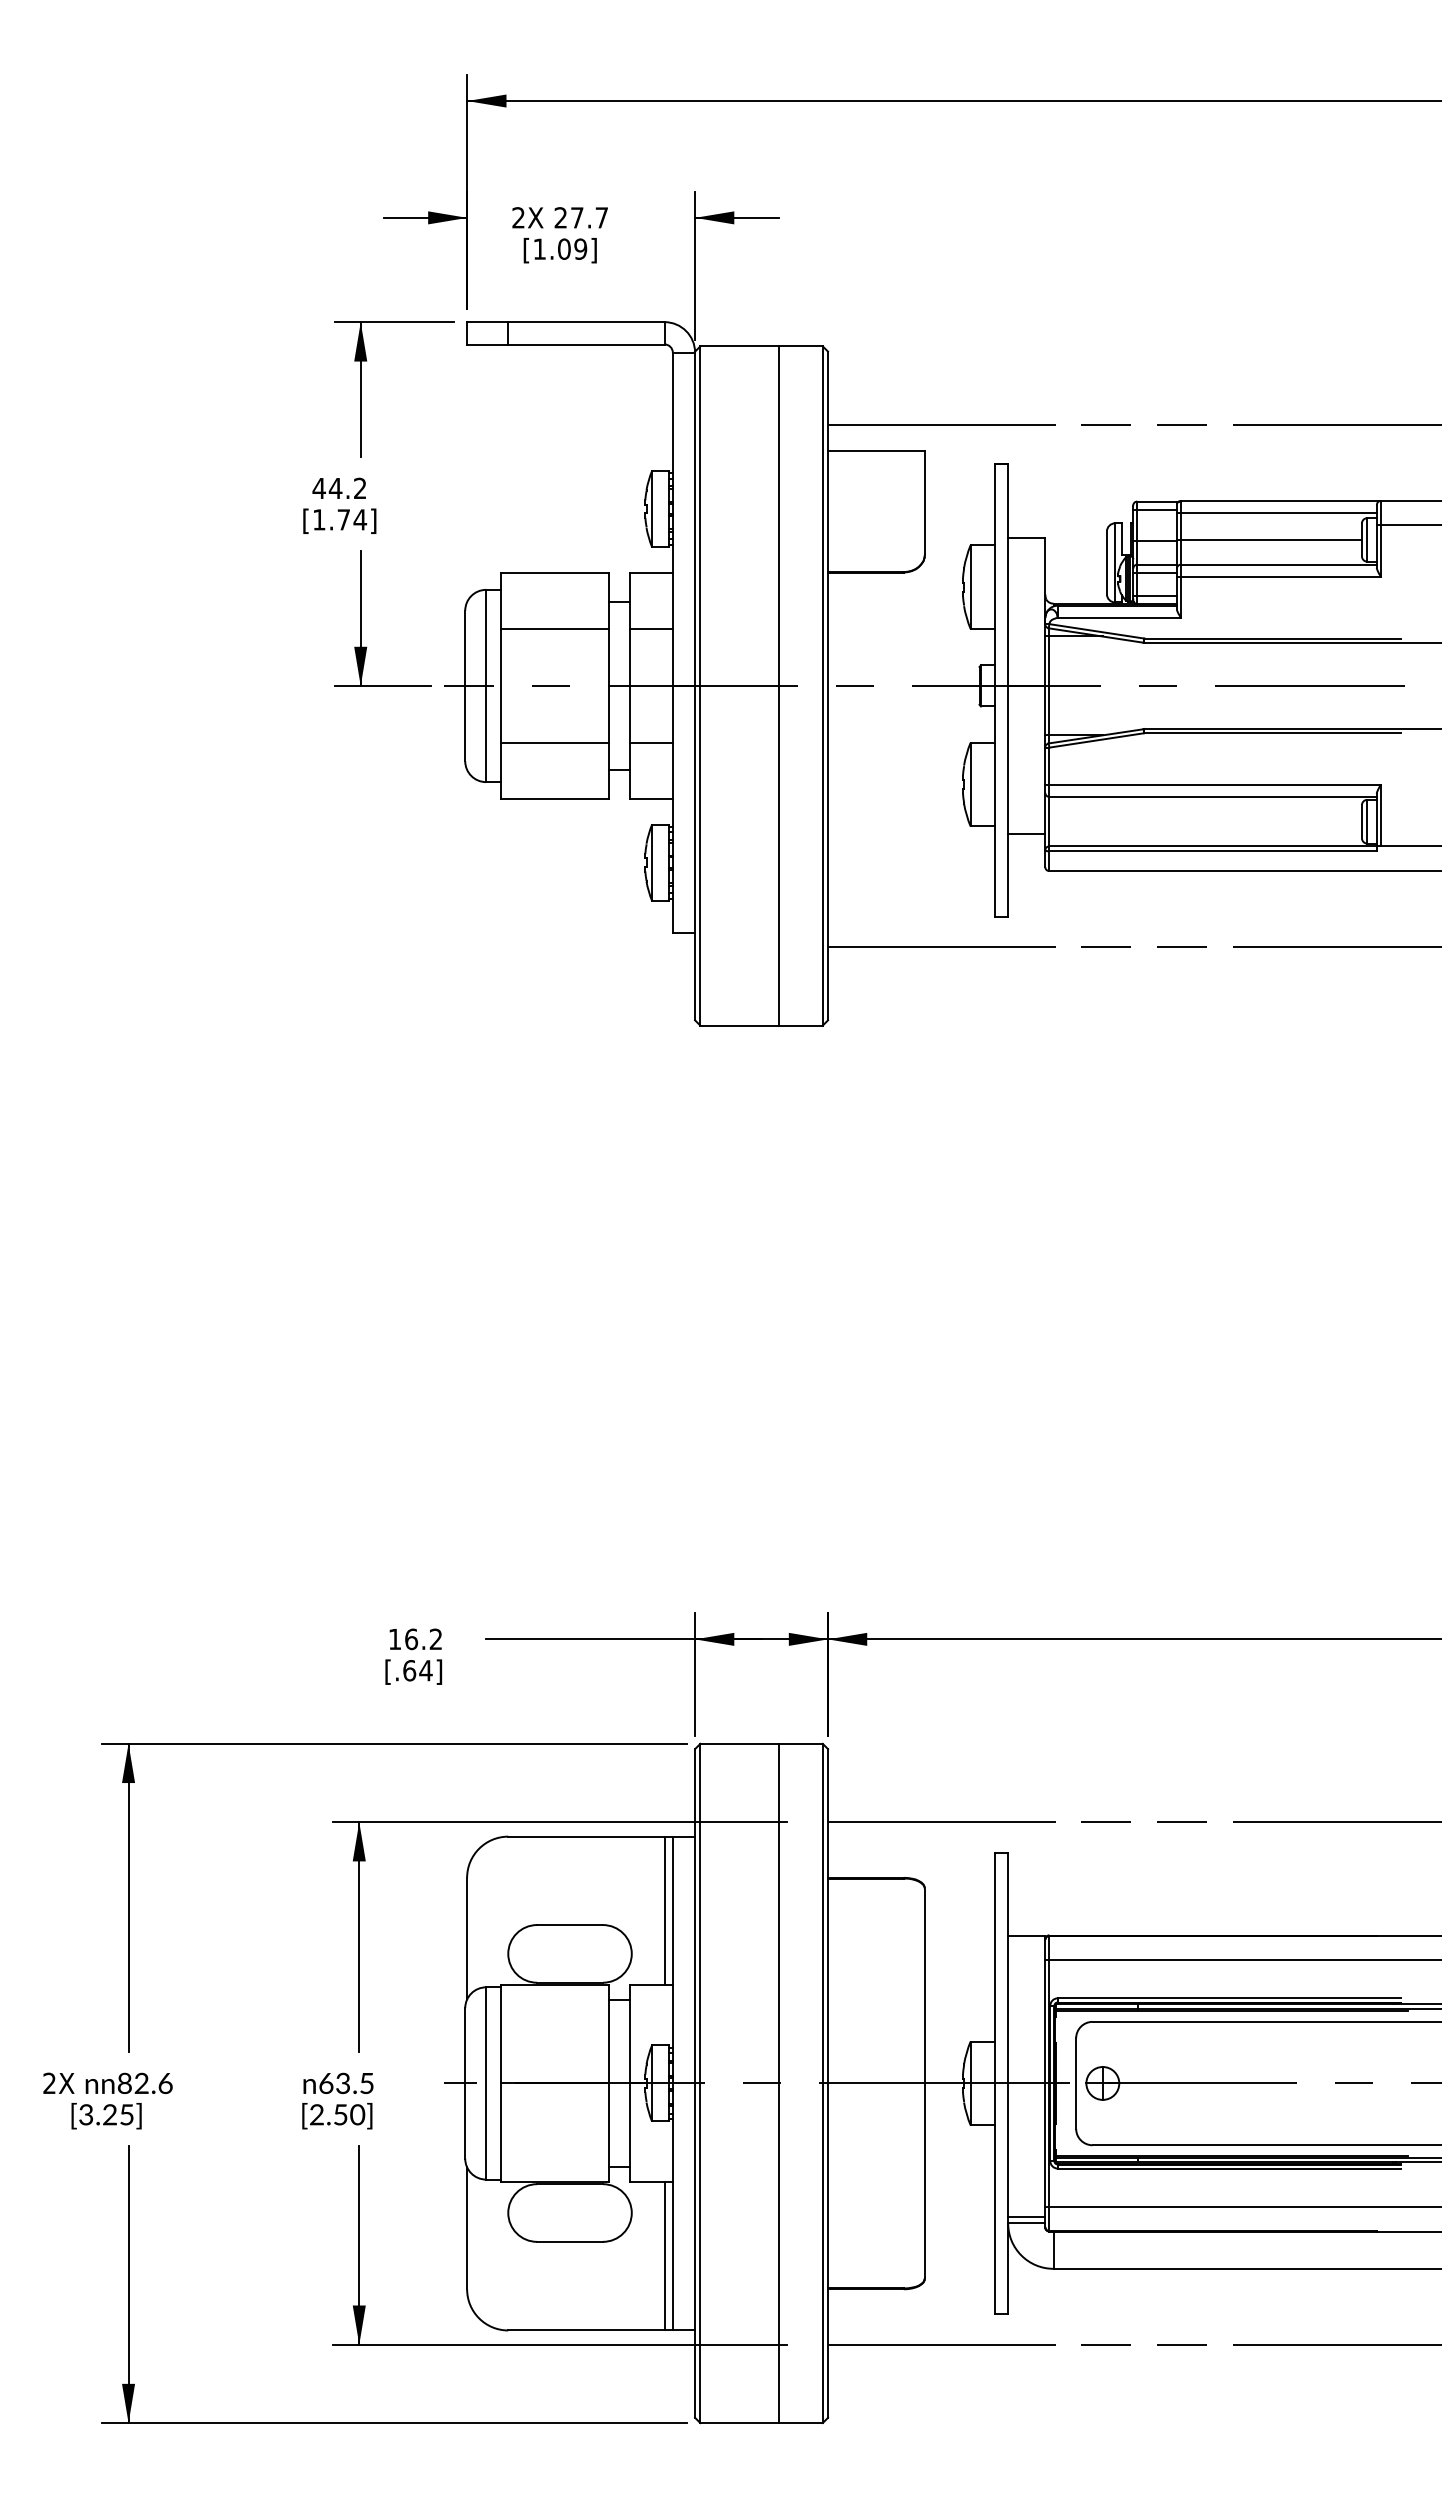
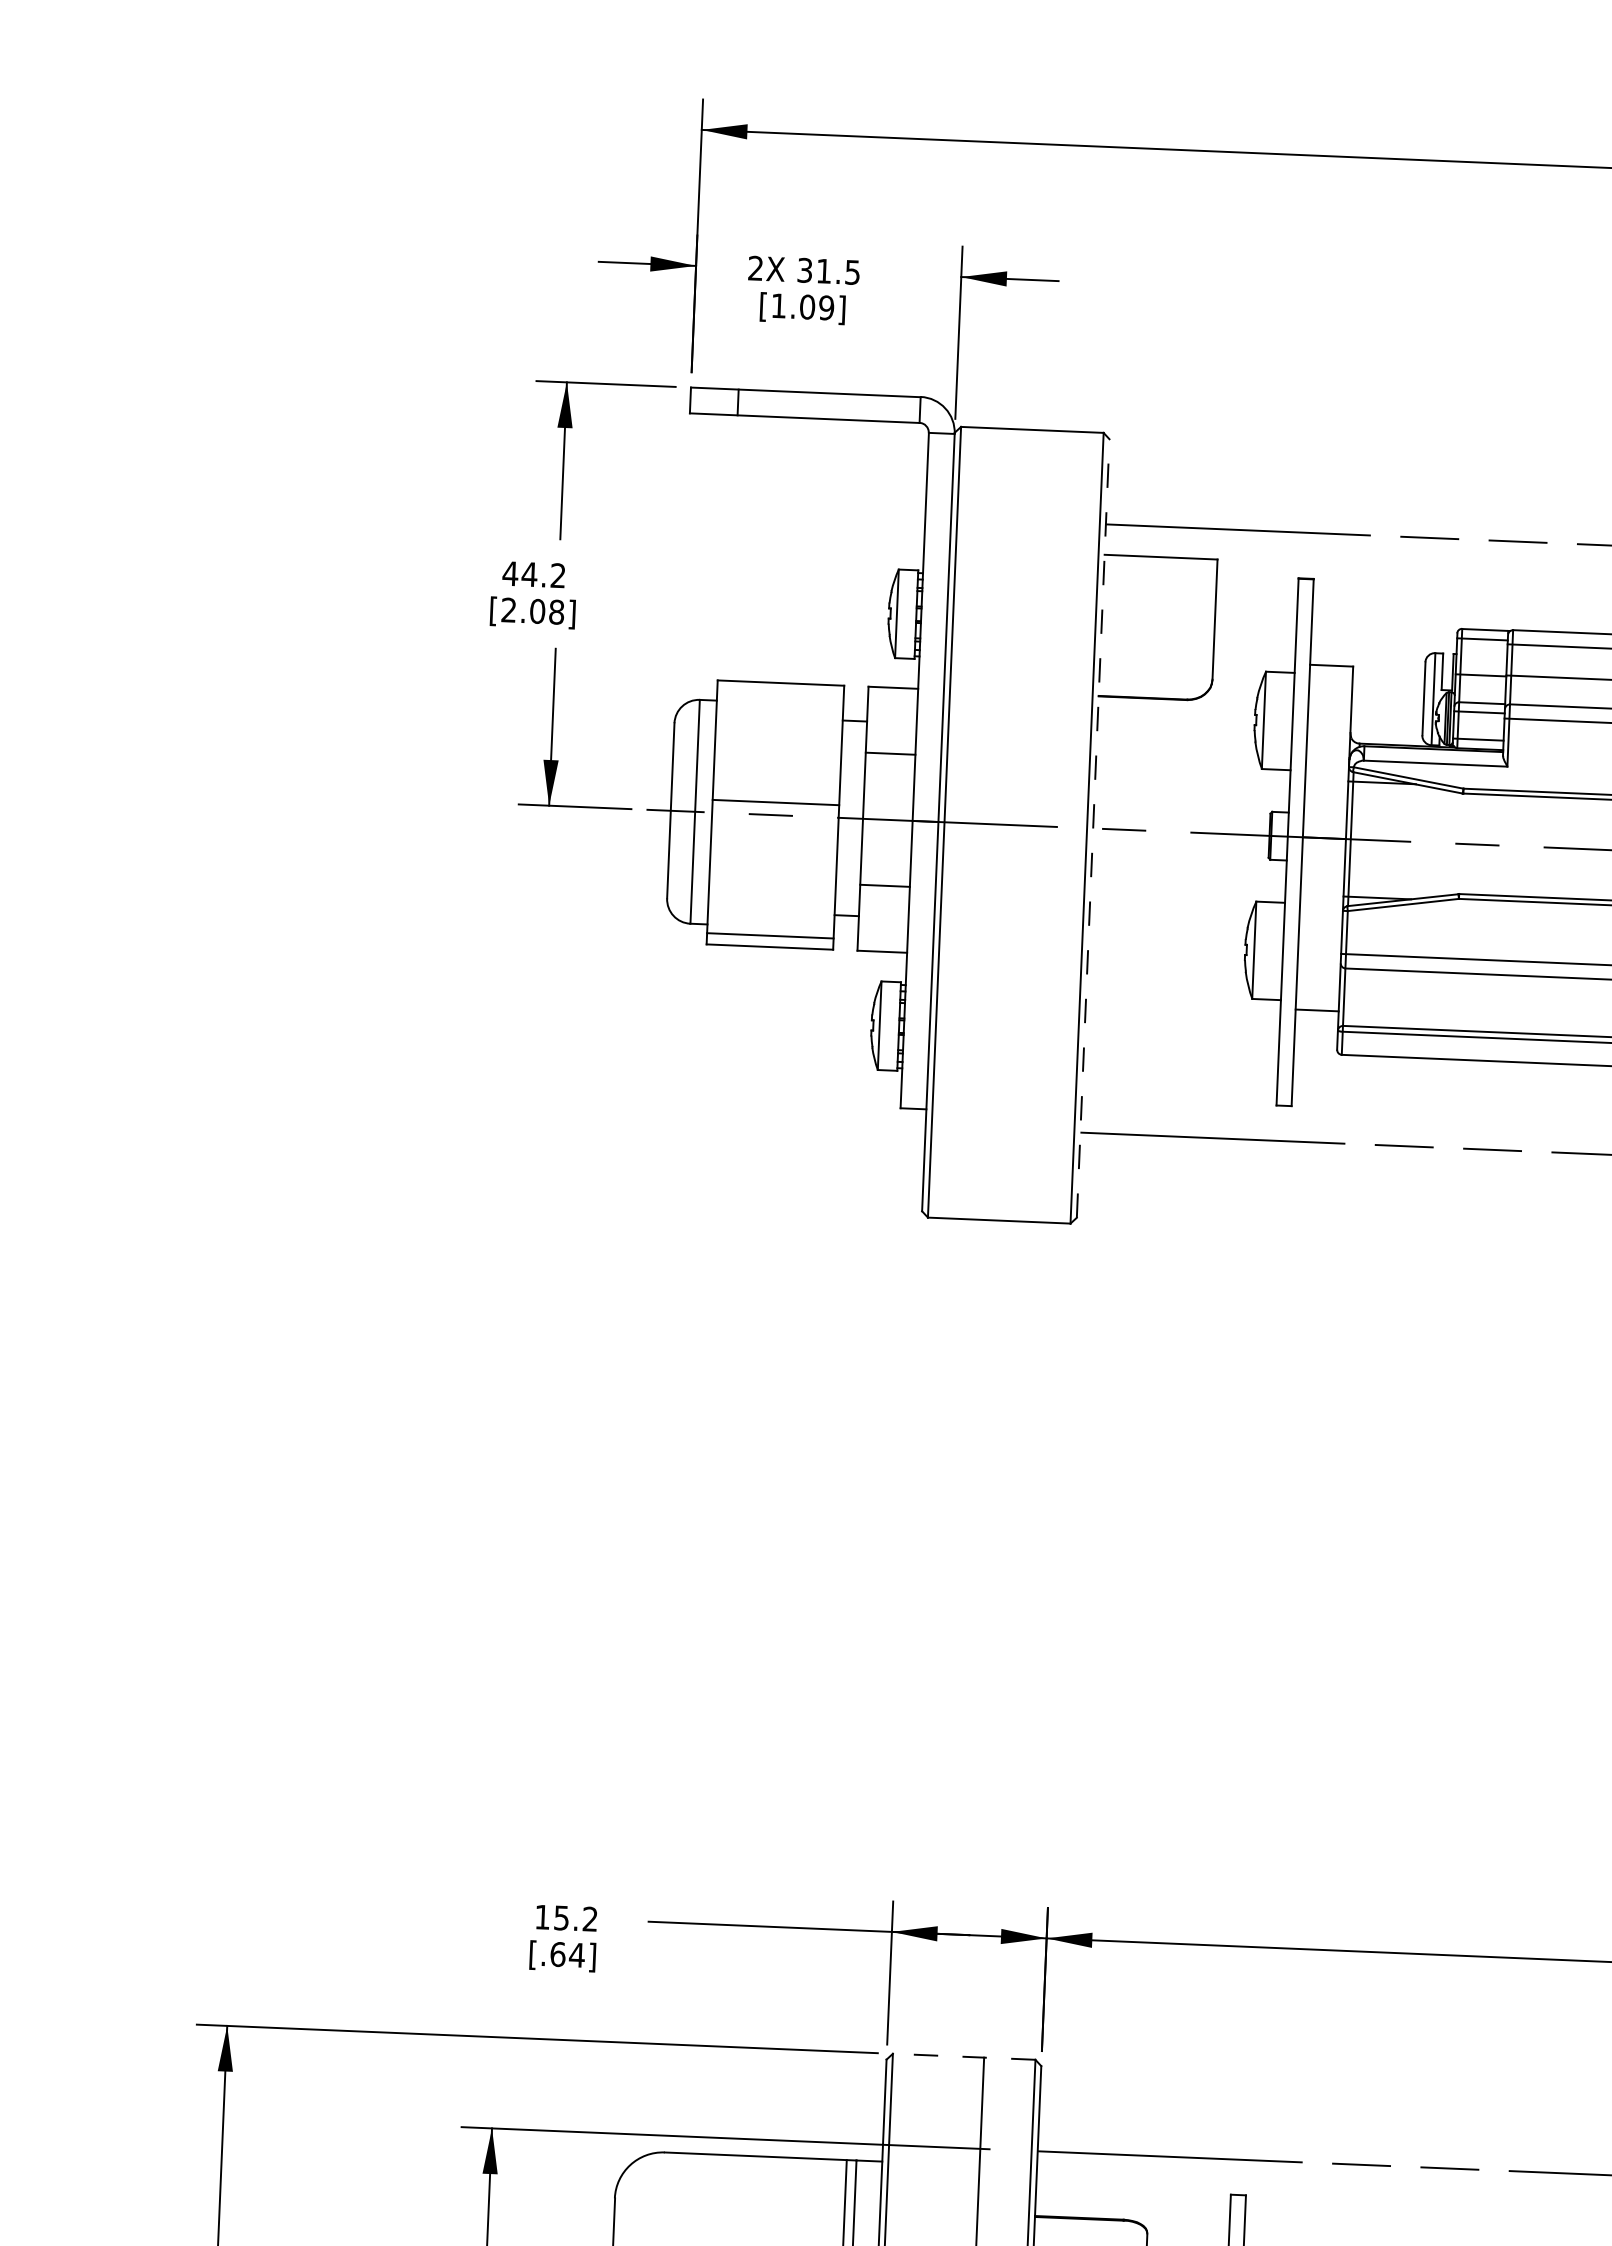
text: (580, 217) -> (827, 271), 27.7 -> 31.5
text: (340, 519) -> (533, 610), [1.74] -> [2.08]
line: (554, 629) -> (775, 802), moved
line: (778, 685) -> (1035, 825), removed
line: (828, 685) -> (1093, 827), solid -> dashed
line: (554, 742) -> (769, 935), moved
text: (411, 1639) -> (561, 1918), 16.2 -> 15.2
line: (761, 1743) -> (964, 2056), solid -> dashed

